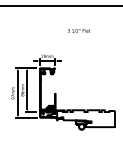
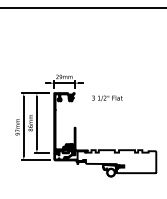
text: (79, 30) -> (107, 97), moved

